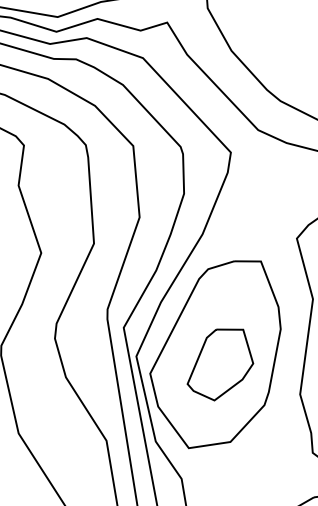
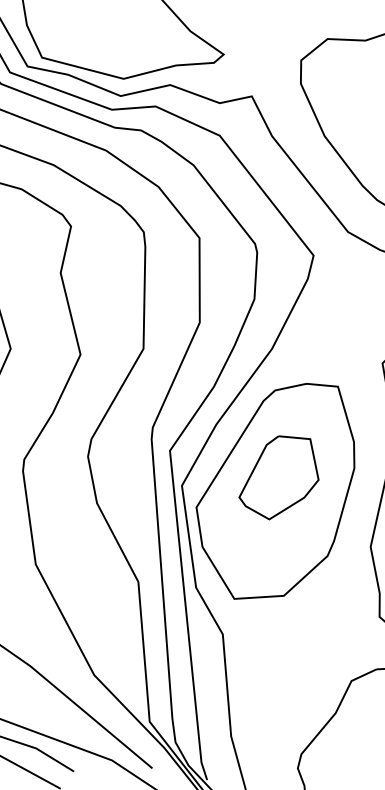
part: (219, 364) -> (278, 477), moved

